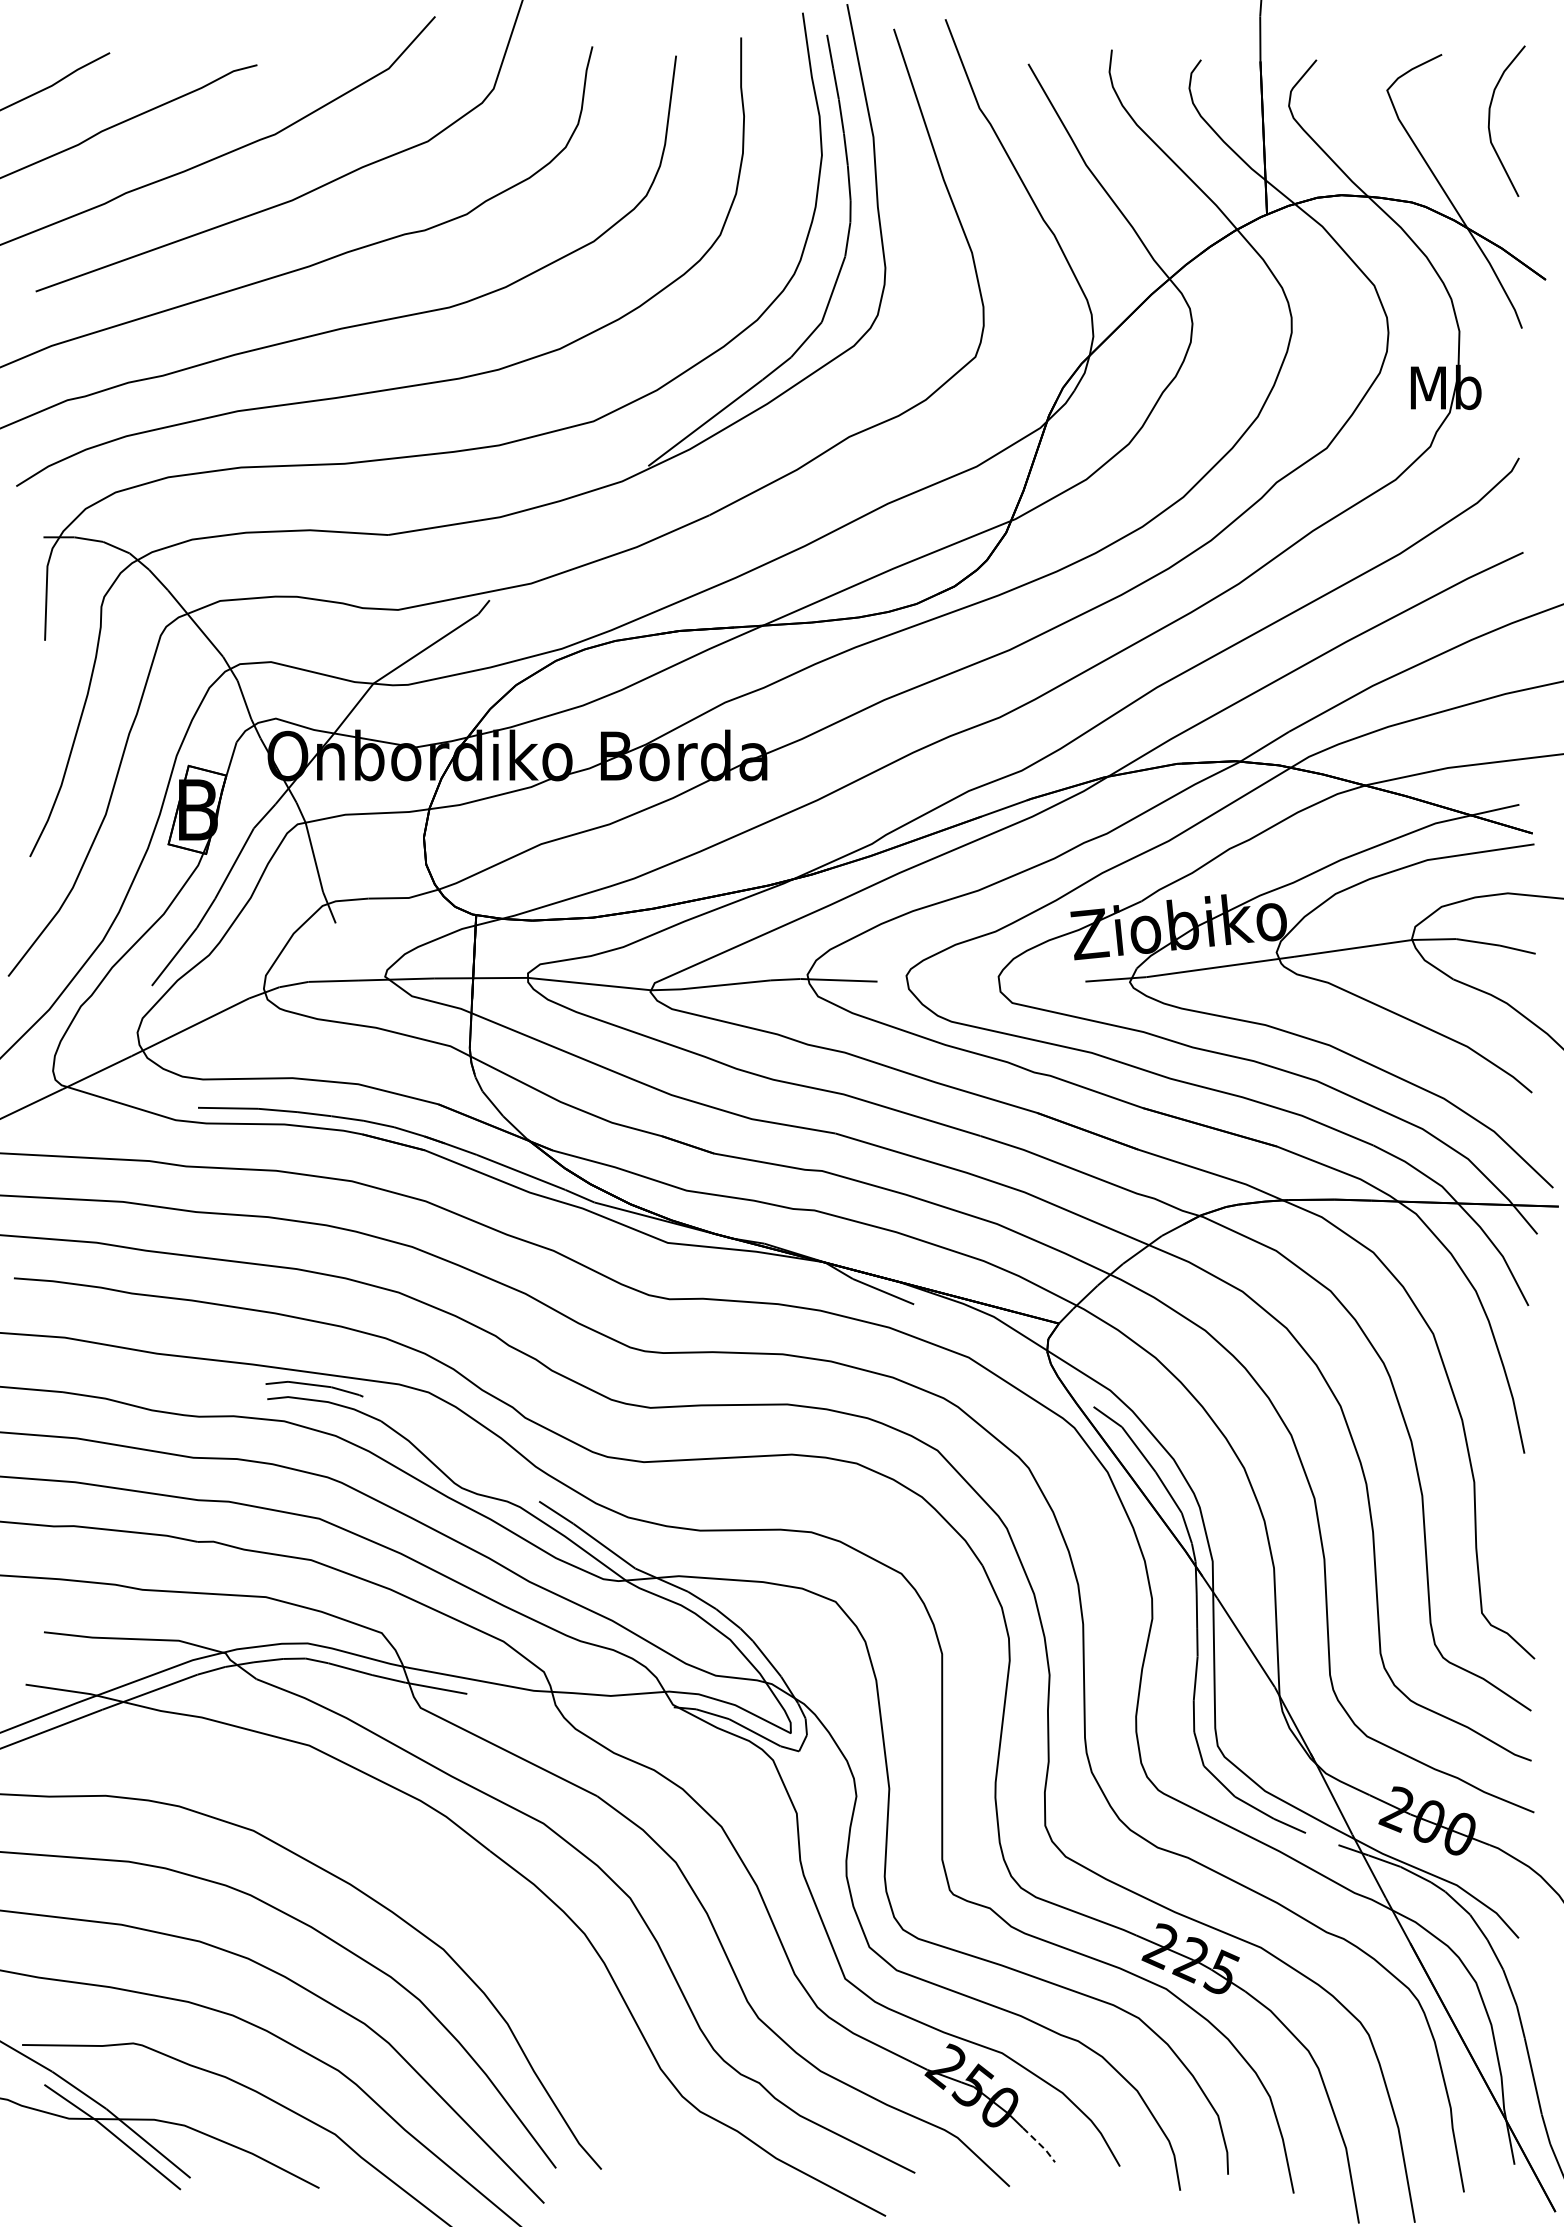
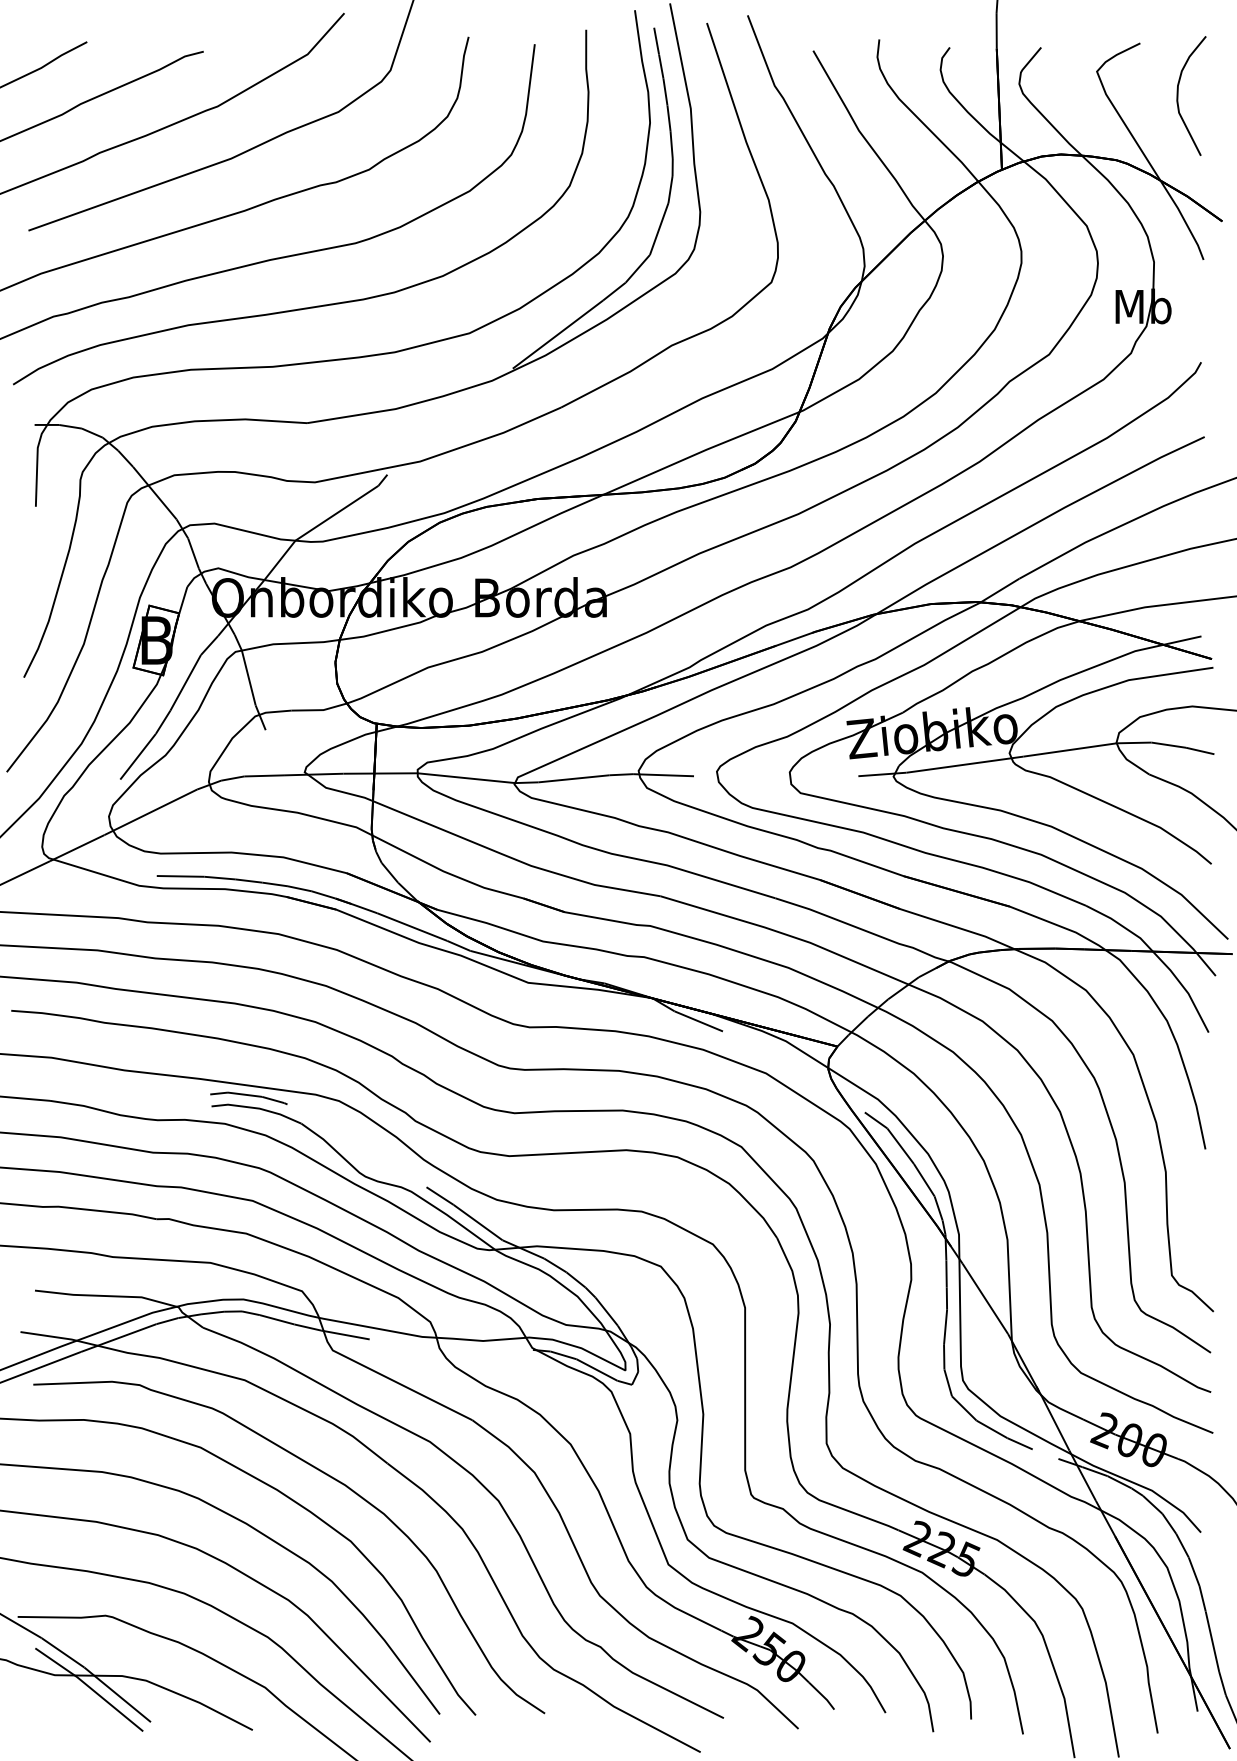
curve: (415, 1867) -> (328, 1476), added
line: (1040, 2145) -> (822, 1696), dashed -> solid

